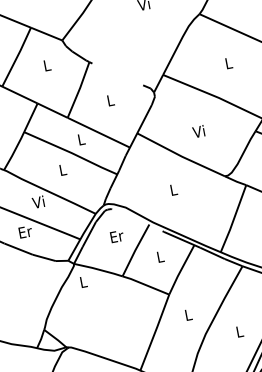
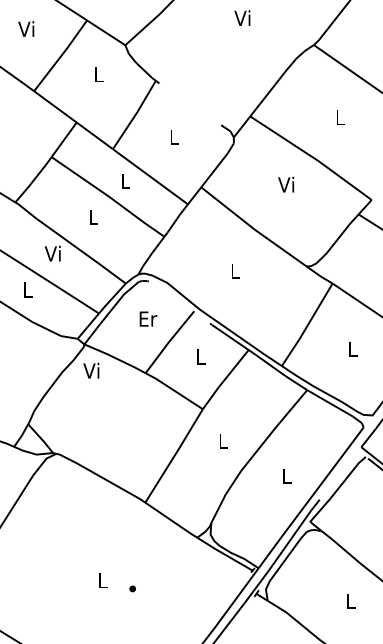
text: (198, 131) -> (285, 184), moved
text: (25, 231) -> (28, 289), Er -> L
text: (82, 281) -> (91, 370), L -> Vi

